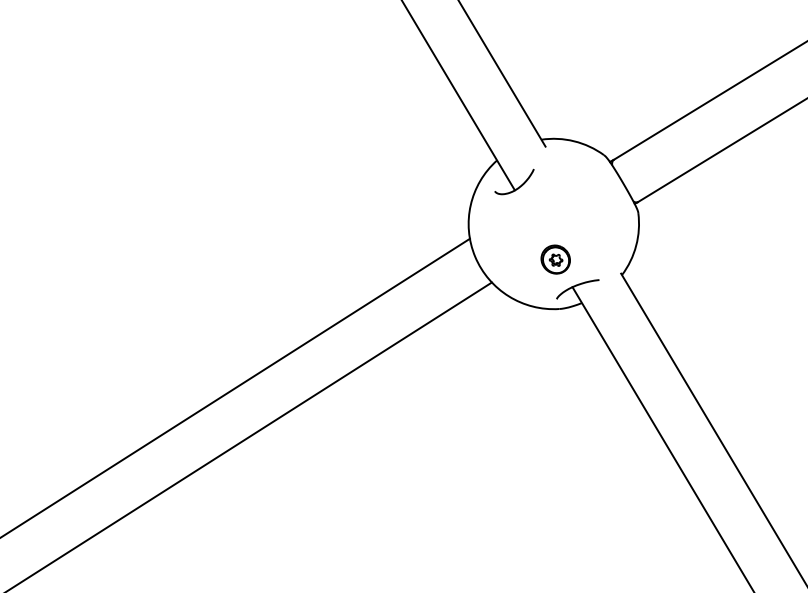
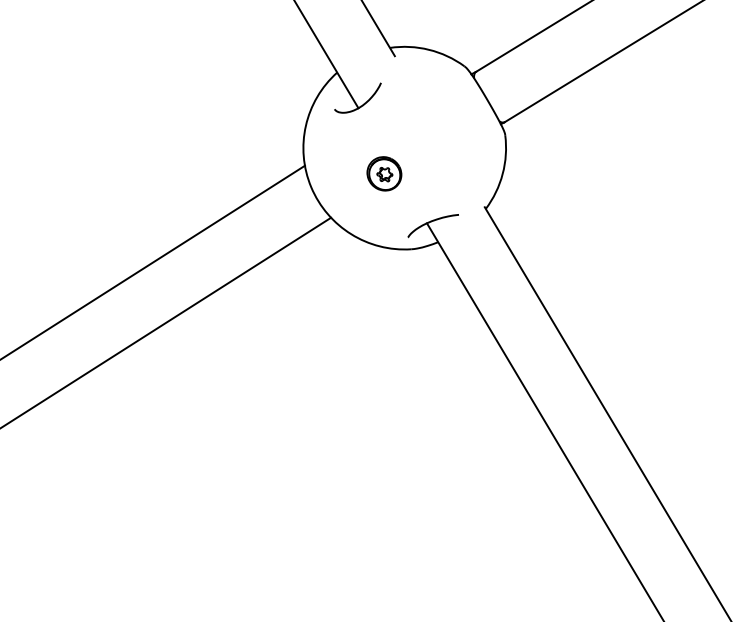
part: (555, 259) -> (384, 173), moved

